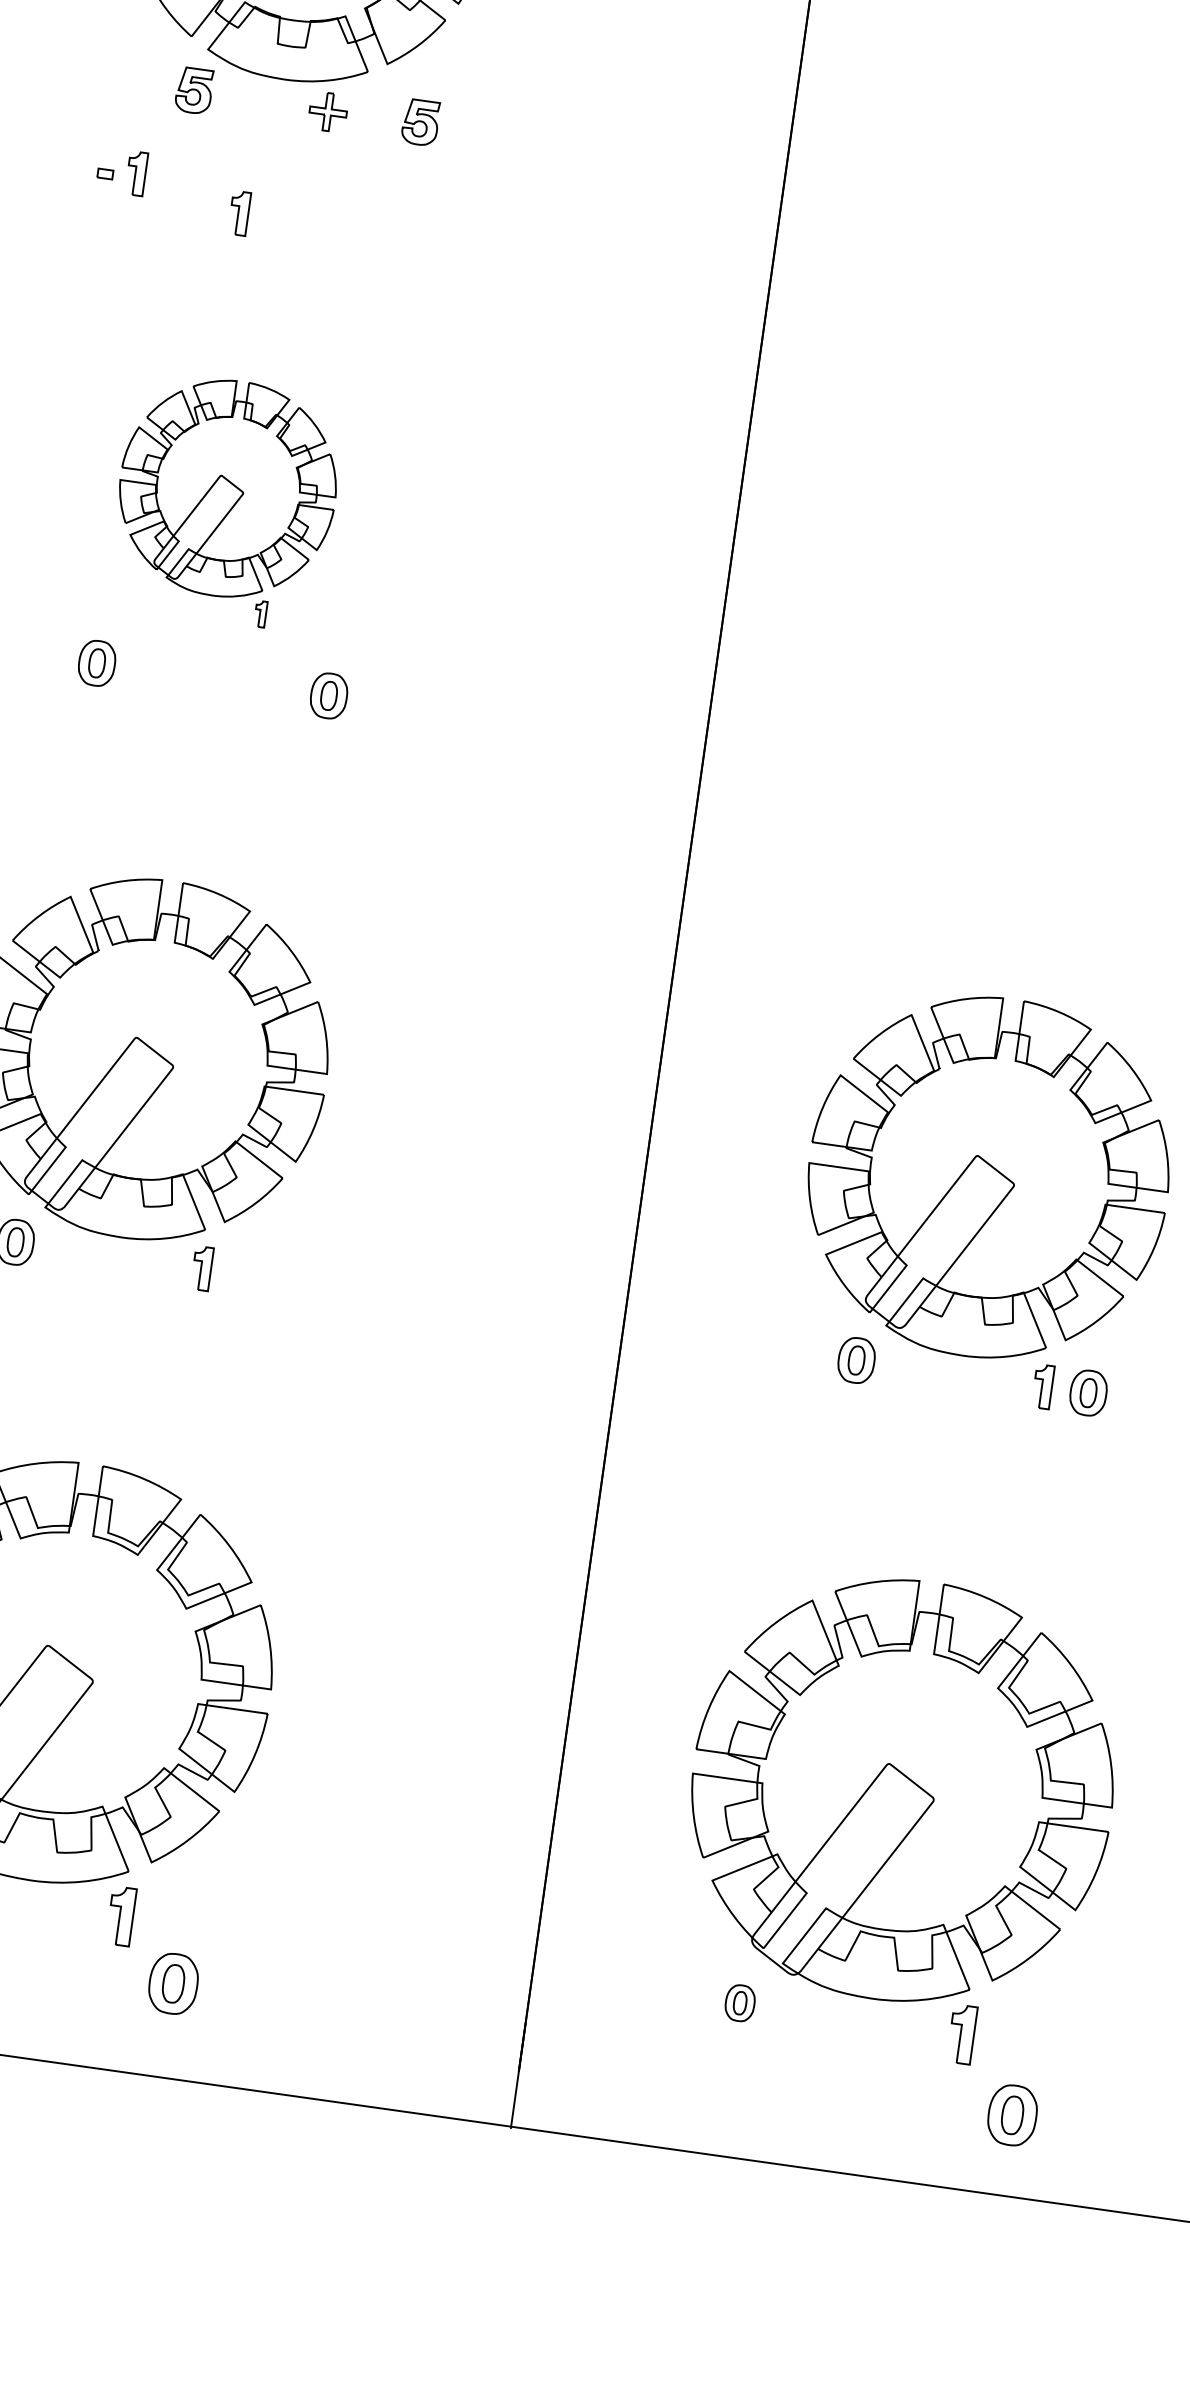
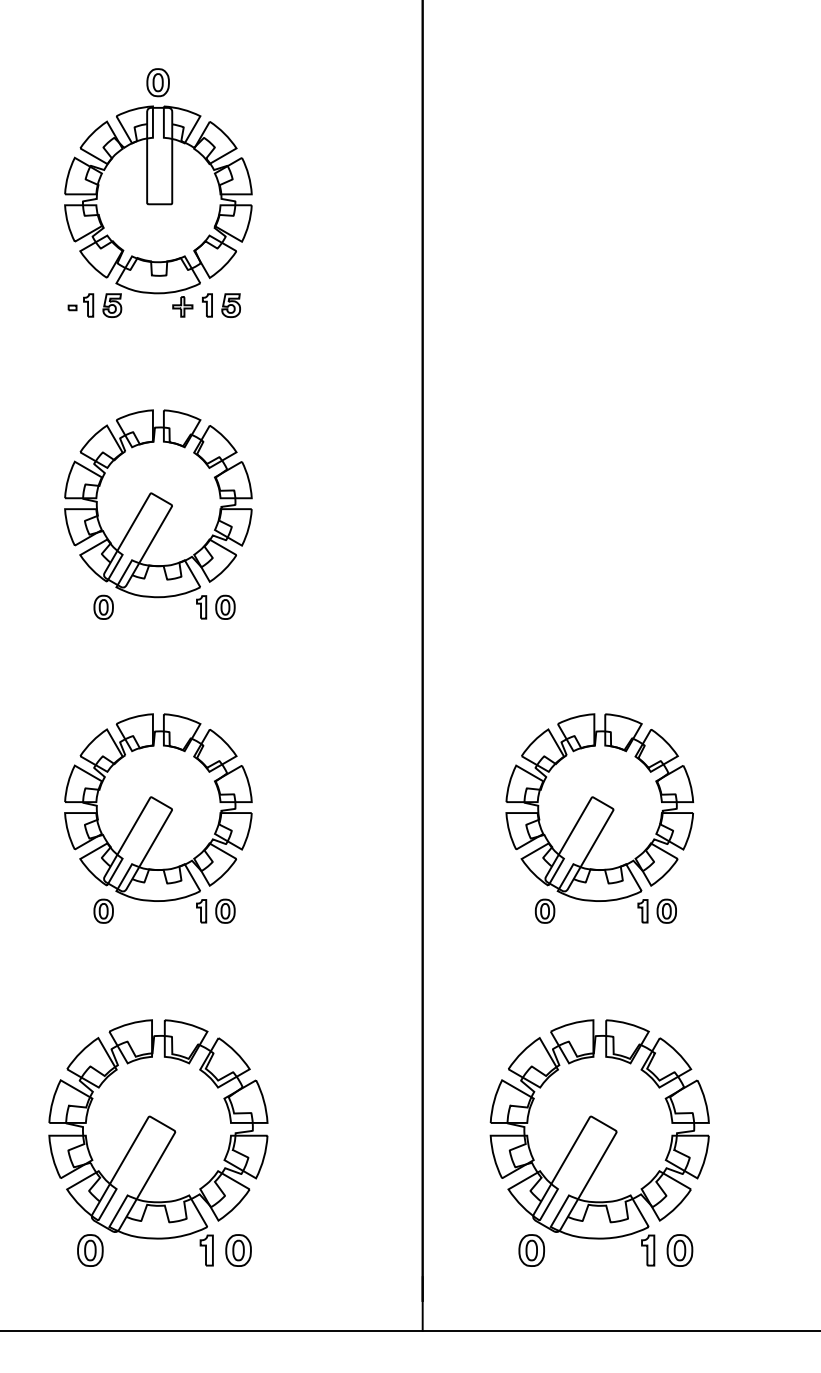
part: (121, 171) -> (80, 305), moved
part: (239, 213) -> (207, 305), moved
part: (226, 501) -> (158, 514), size x1.67
part: (247, 1273) -> (225, 910), added
part: (173, 1983) -> (238, 1250), moved
part: (739, 2003) -> (531, 1250), size x1.67
part: (1011, 2115) -> (679, 1250), moved

